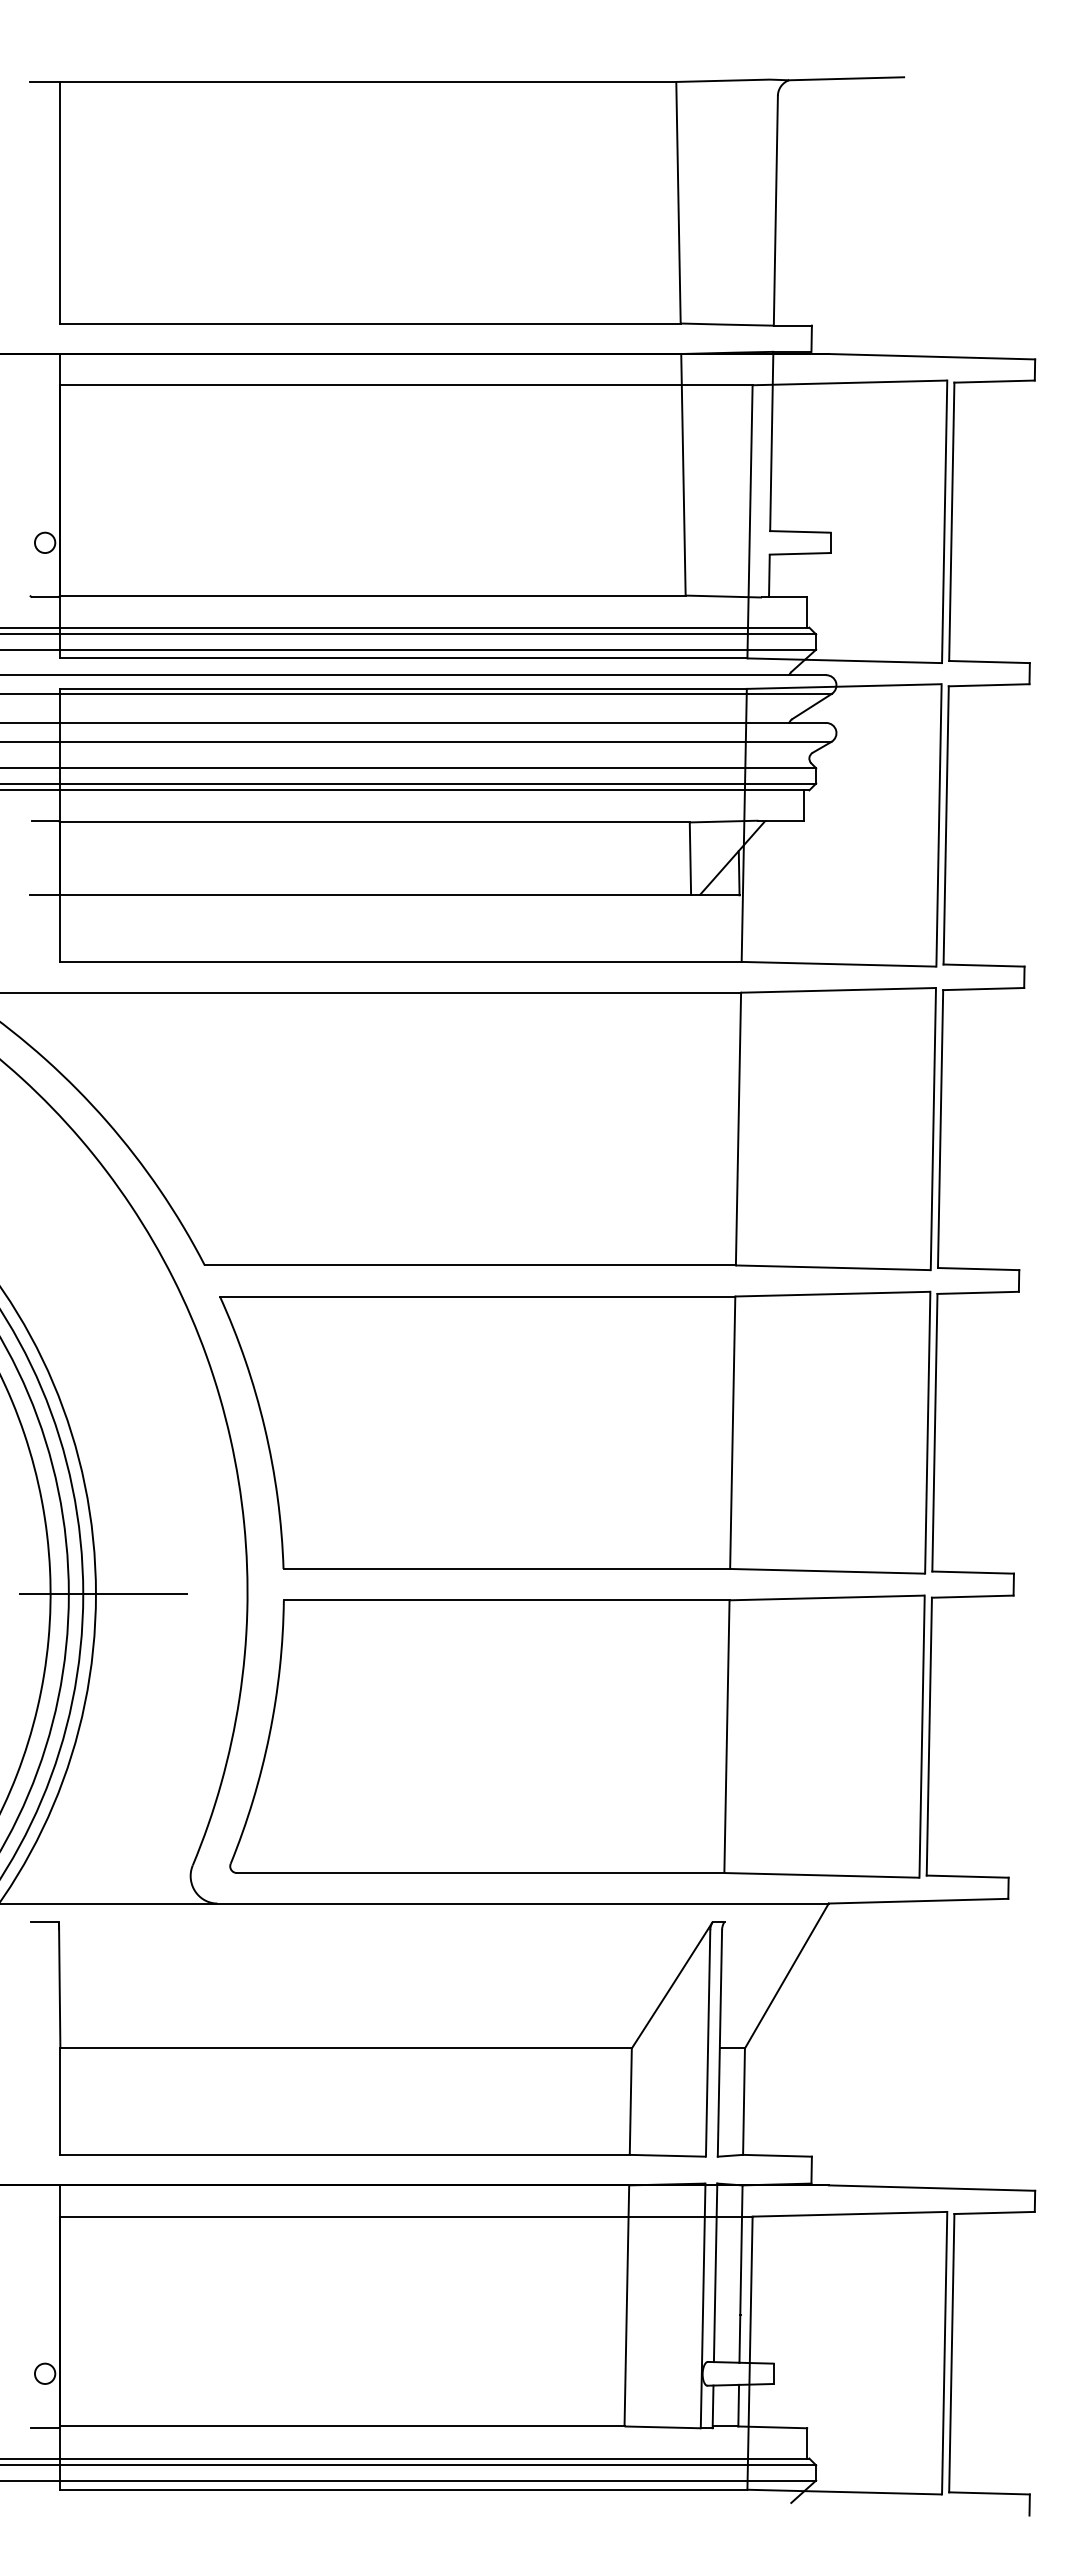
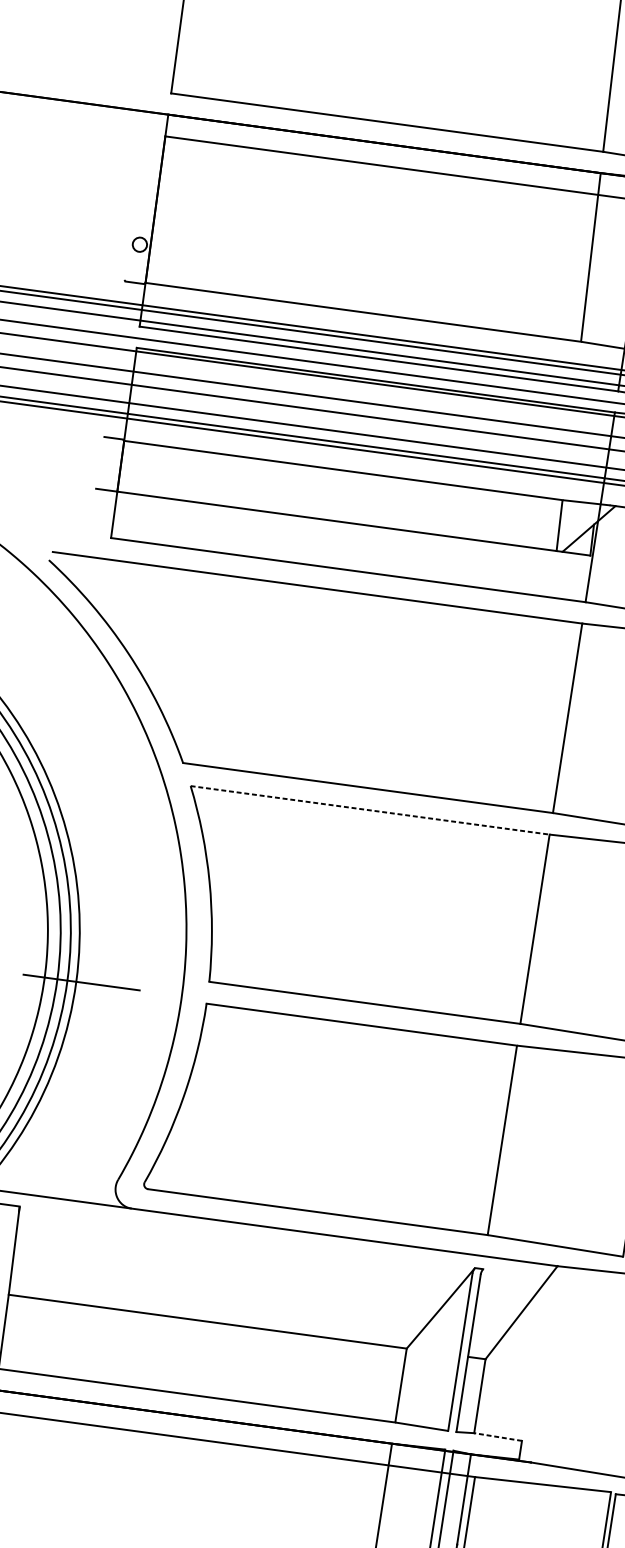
line: (477, 1296) -> (370, 810), solid -> dashed
line: (777, 2155) -> (498, 1436), solid -> dashed

